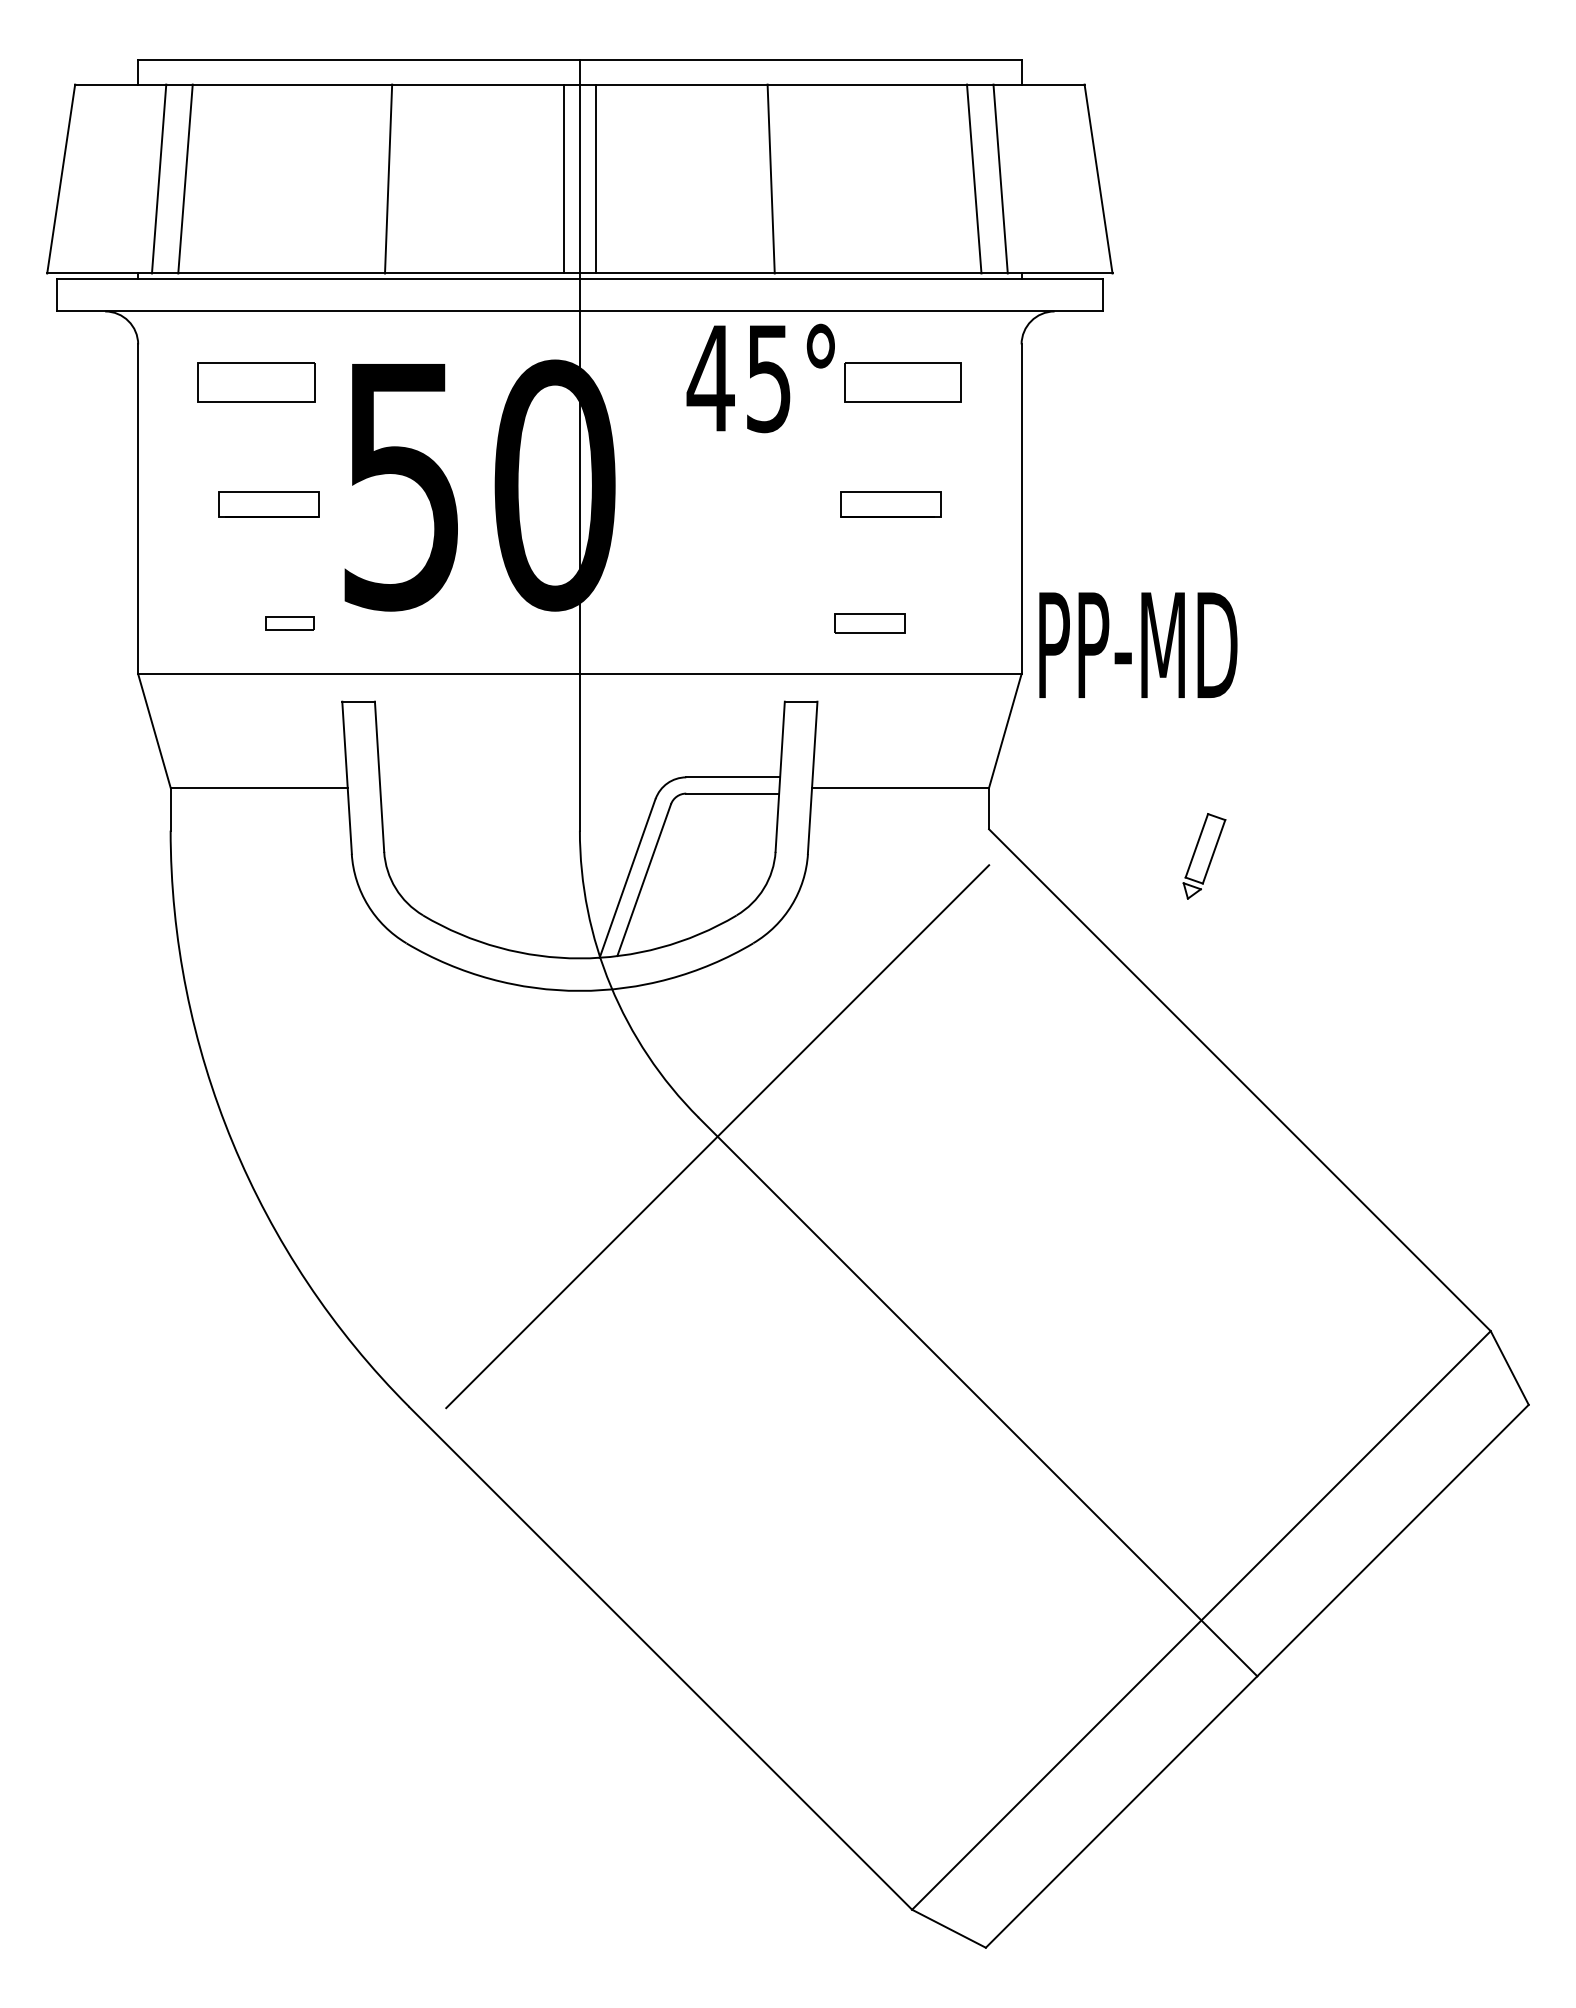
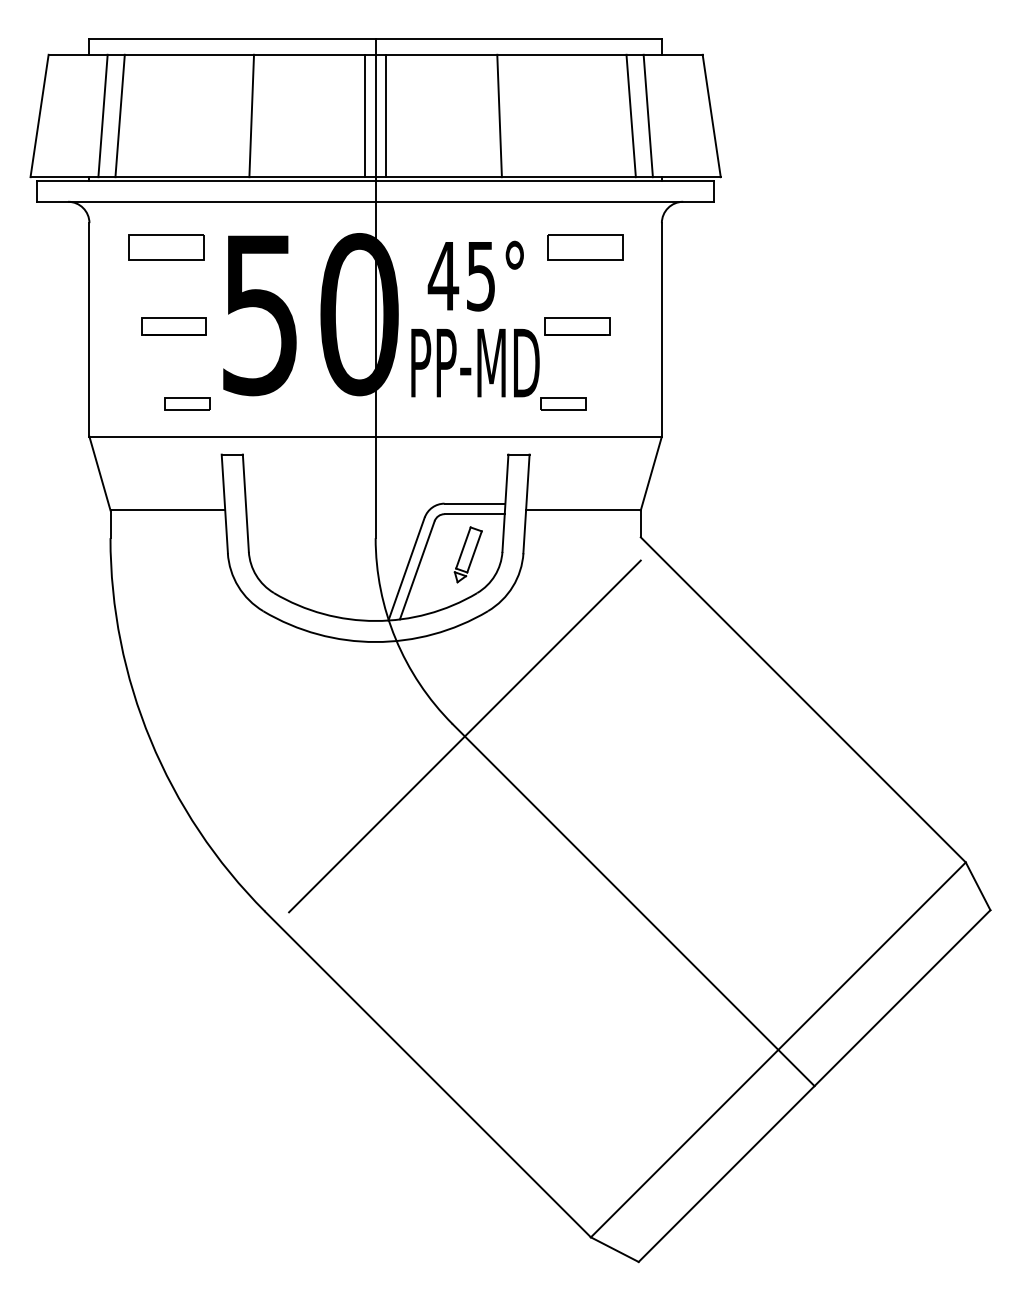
text: (760, 377) -> (475, 275), moved
part: (289, 622) -> (187, 403), size x1.43
text: (1138, 645) -> (475, 363), moved
part: (1203, 855) -> (467, 554), moved

